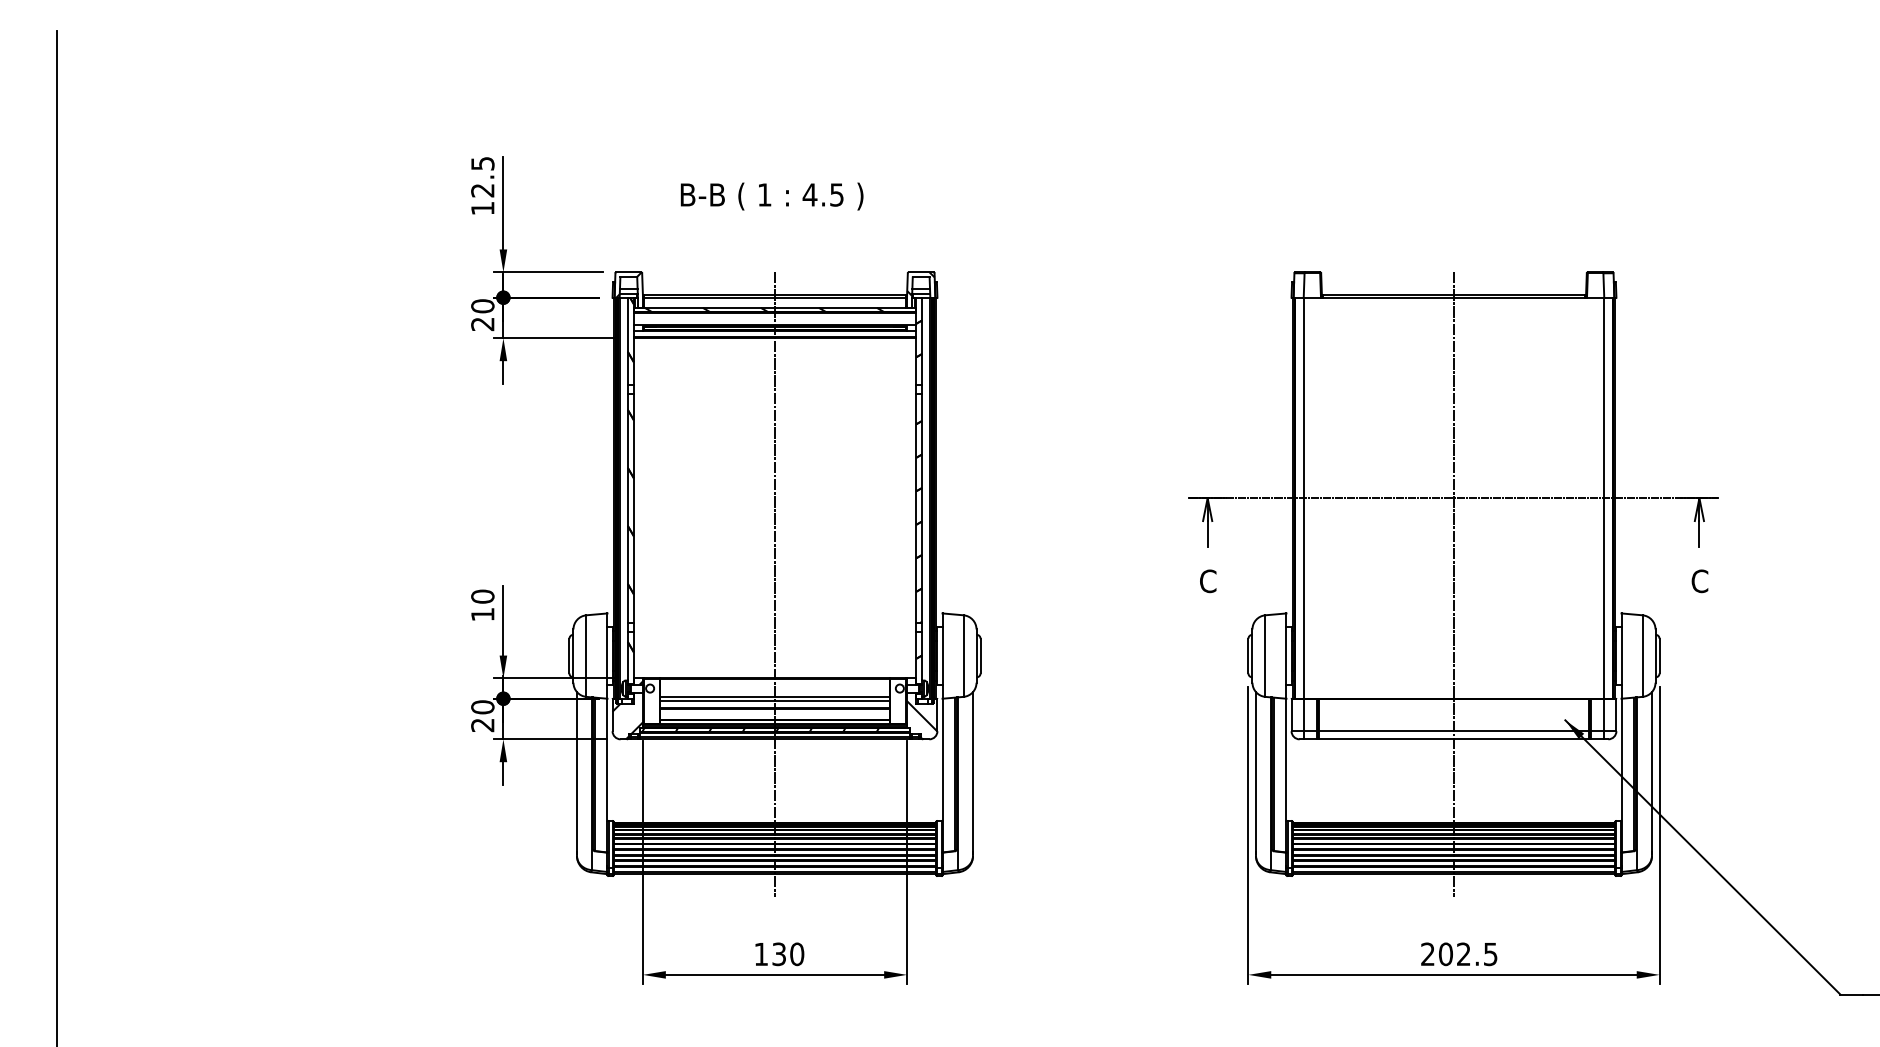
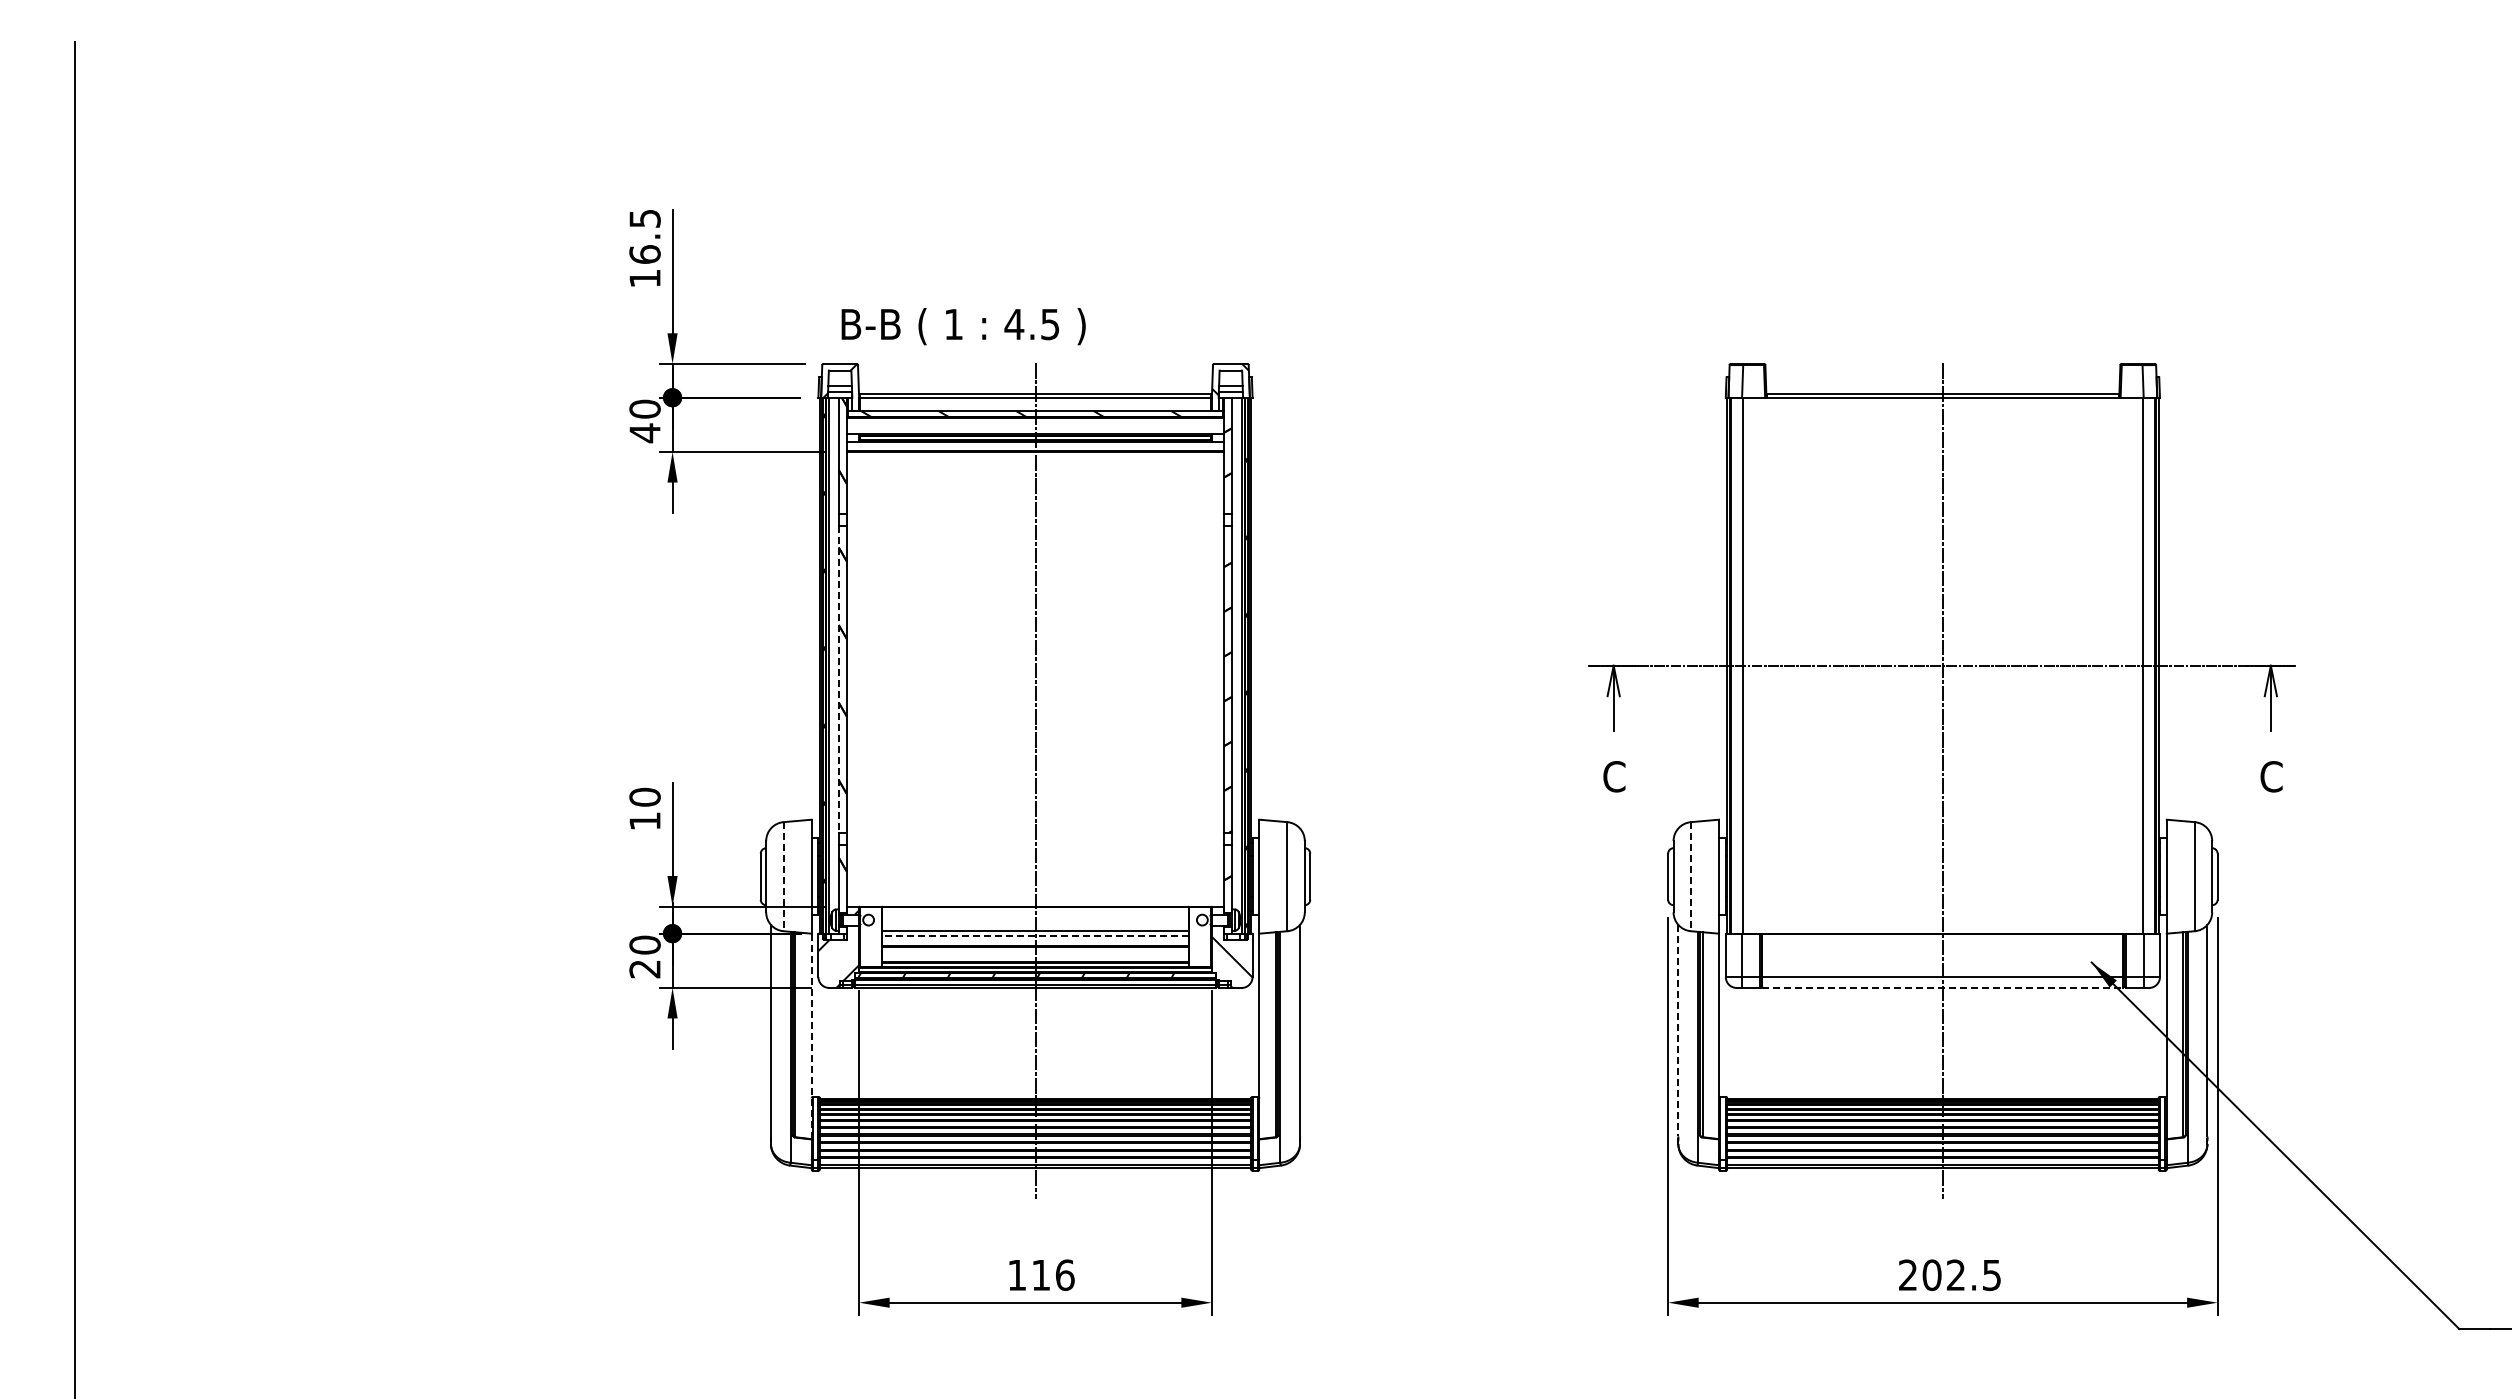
text: (482, 190) -> (644, 254), 12.5 -> 16.5
text: (772, 196) -> (963, 326), moved
text: (482, 324) -> (644, 433), 20 -> 40
line: (627, 508) -> (838, 679), solid -> dashed
line: (586, 655) -> (783, 876), solid -> dashed
line: (1265, 655) -> (1690, 876), solid -> dashed
line: (774, 700) -> (1035, 936), solid -> dashed
line: (1454, 739) -> (1943, 987), solid -> dashed
line: (1256, 771) -> (1678, 1030), solid -> dashed
line: (607, 775) -> (811, 1036), solid -> dashed
text: (788, 953) -> (1053, 1274), 130 -> 116

